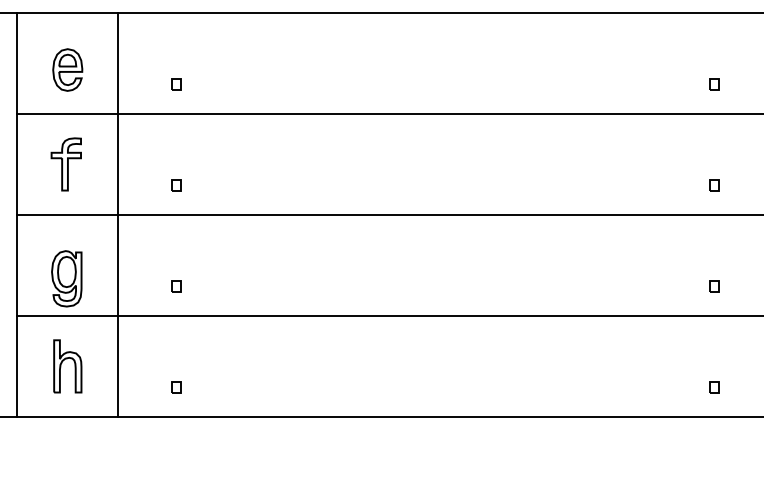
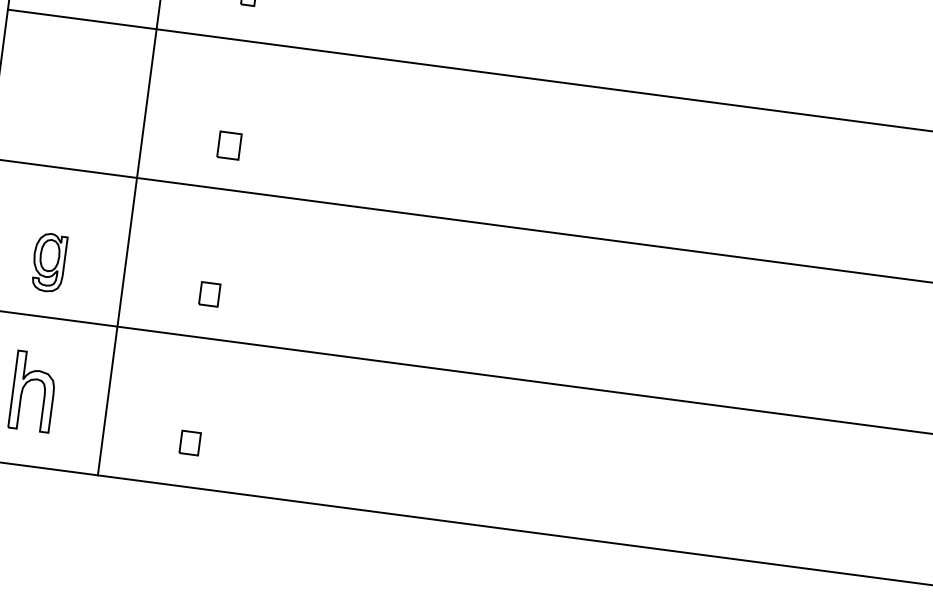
part: (65, 164) -> (69, 93), removed
part: (176, 185) -> (228, 146), size x1.6
part: (66, 278) -> (48, 262), size x0.7
part: (176, 286) -> (208, 295), size x1.4
part: (176, 387) -> (189, 443), size x1.4

